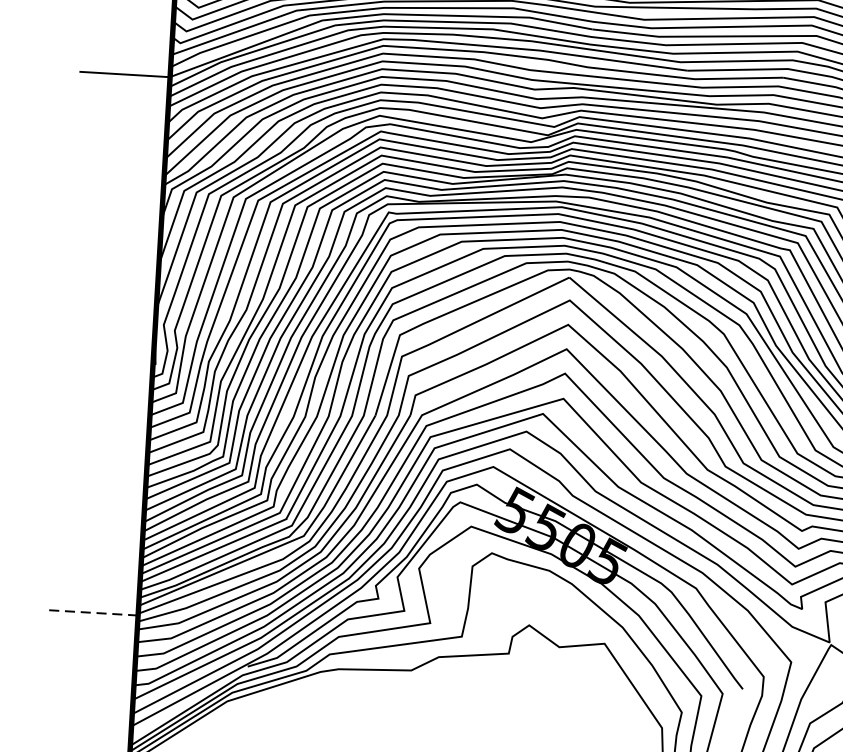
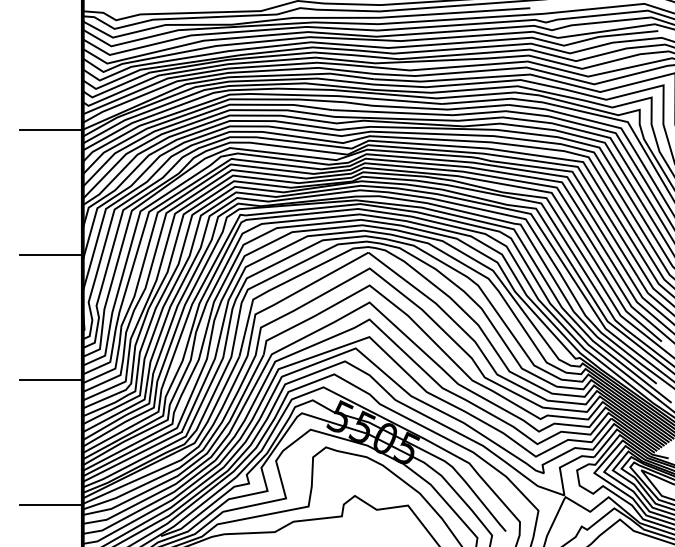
line: (114, 254) -> (51, 255), added
line: (103, 433) -> (51, 380), added
line: (93, 613) -> (51, 505), dashed -> solid

